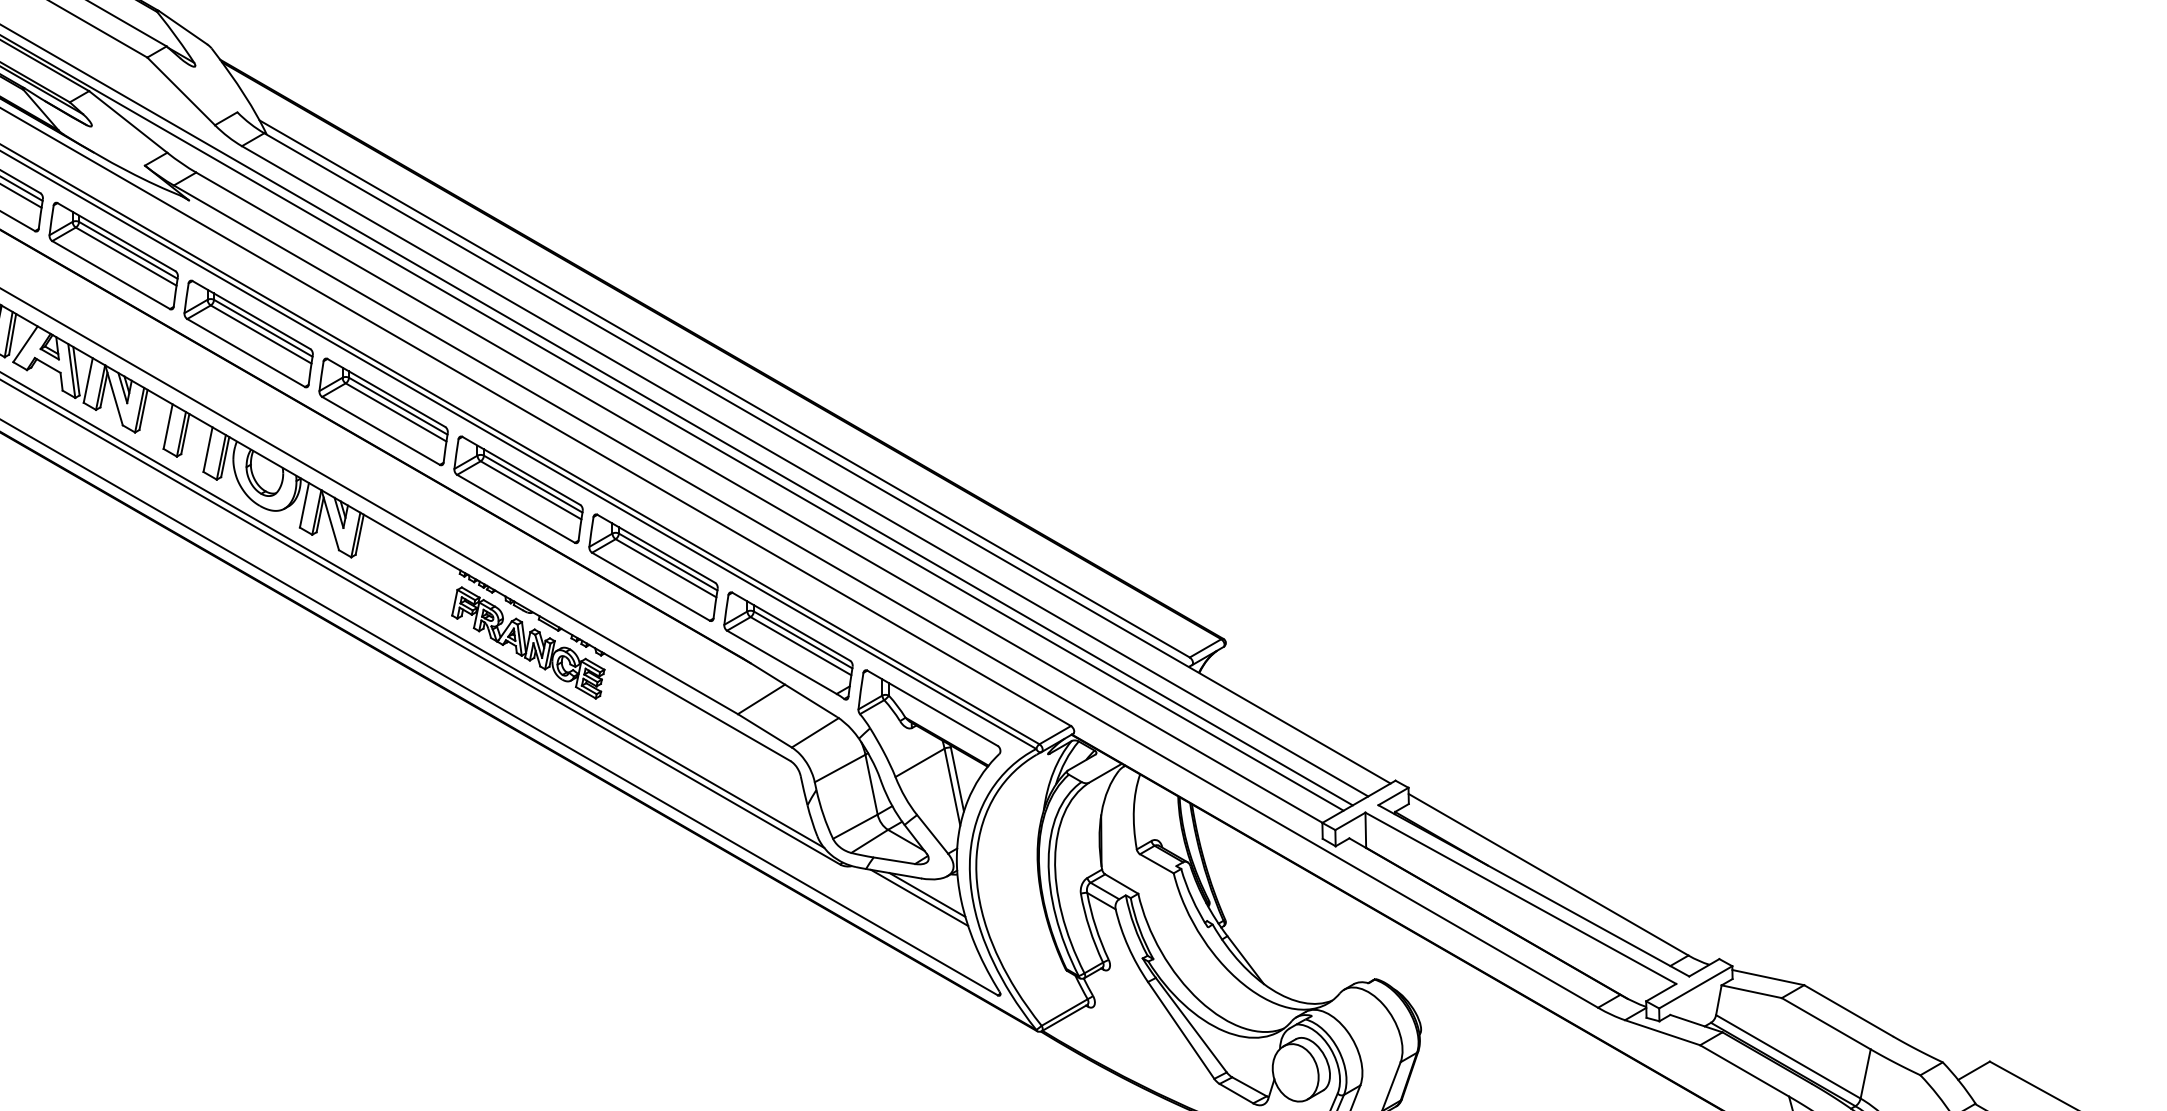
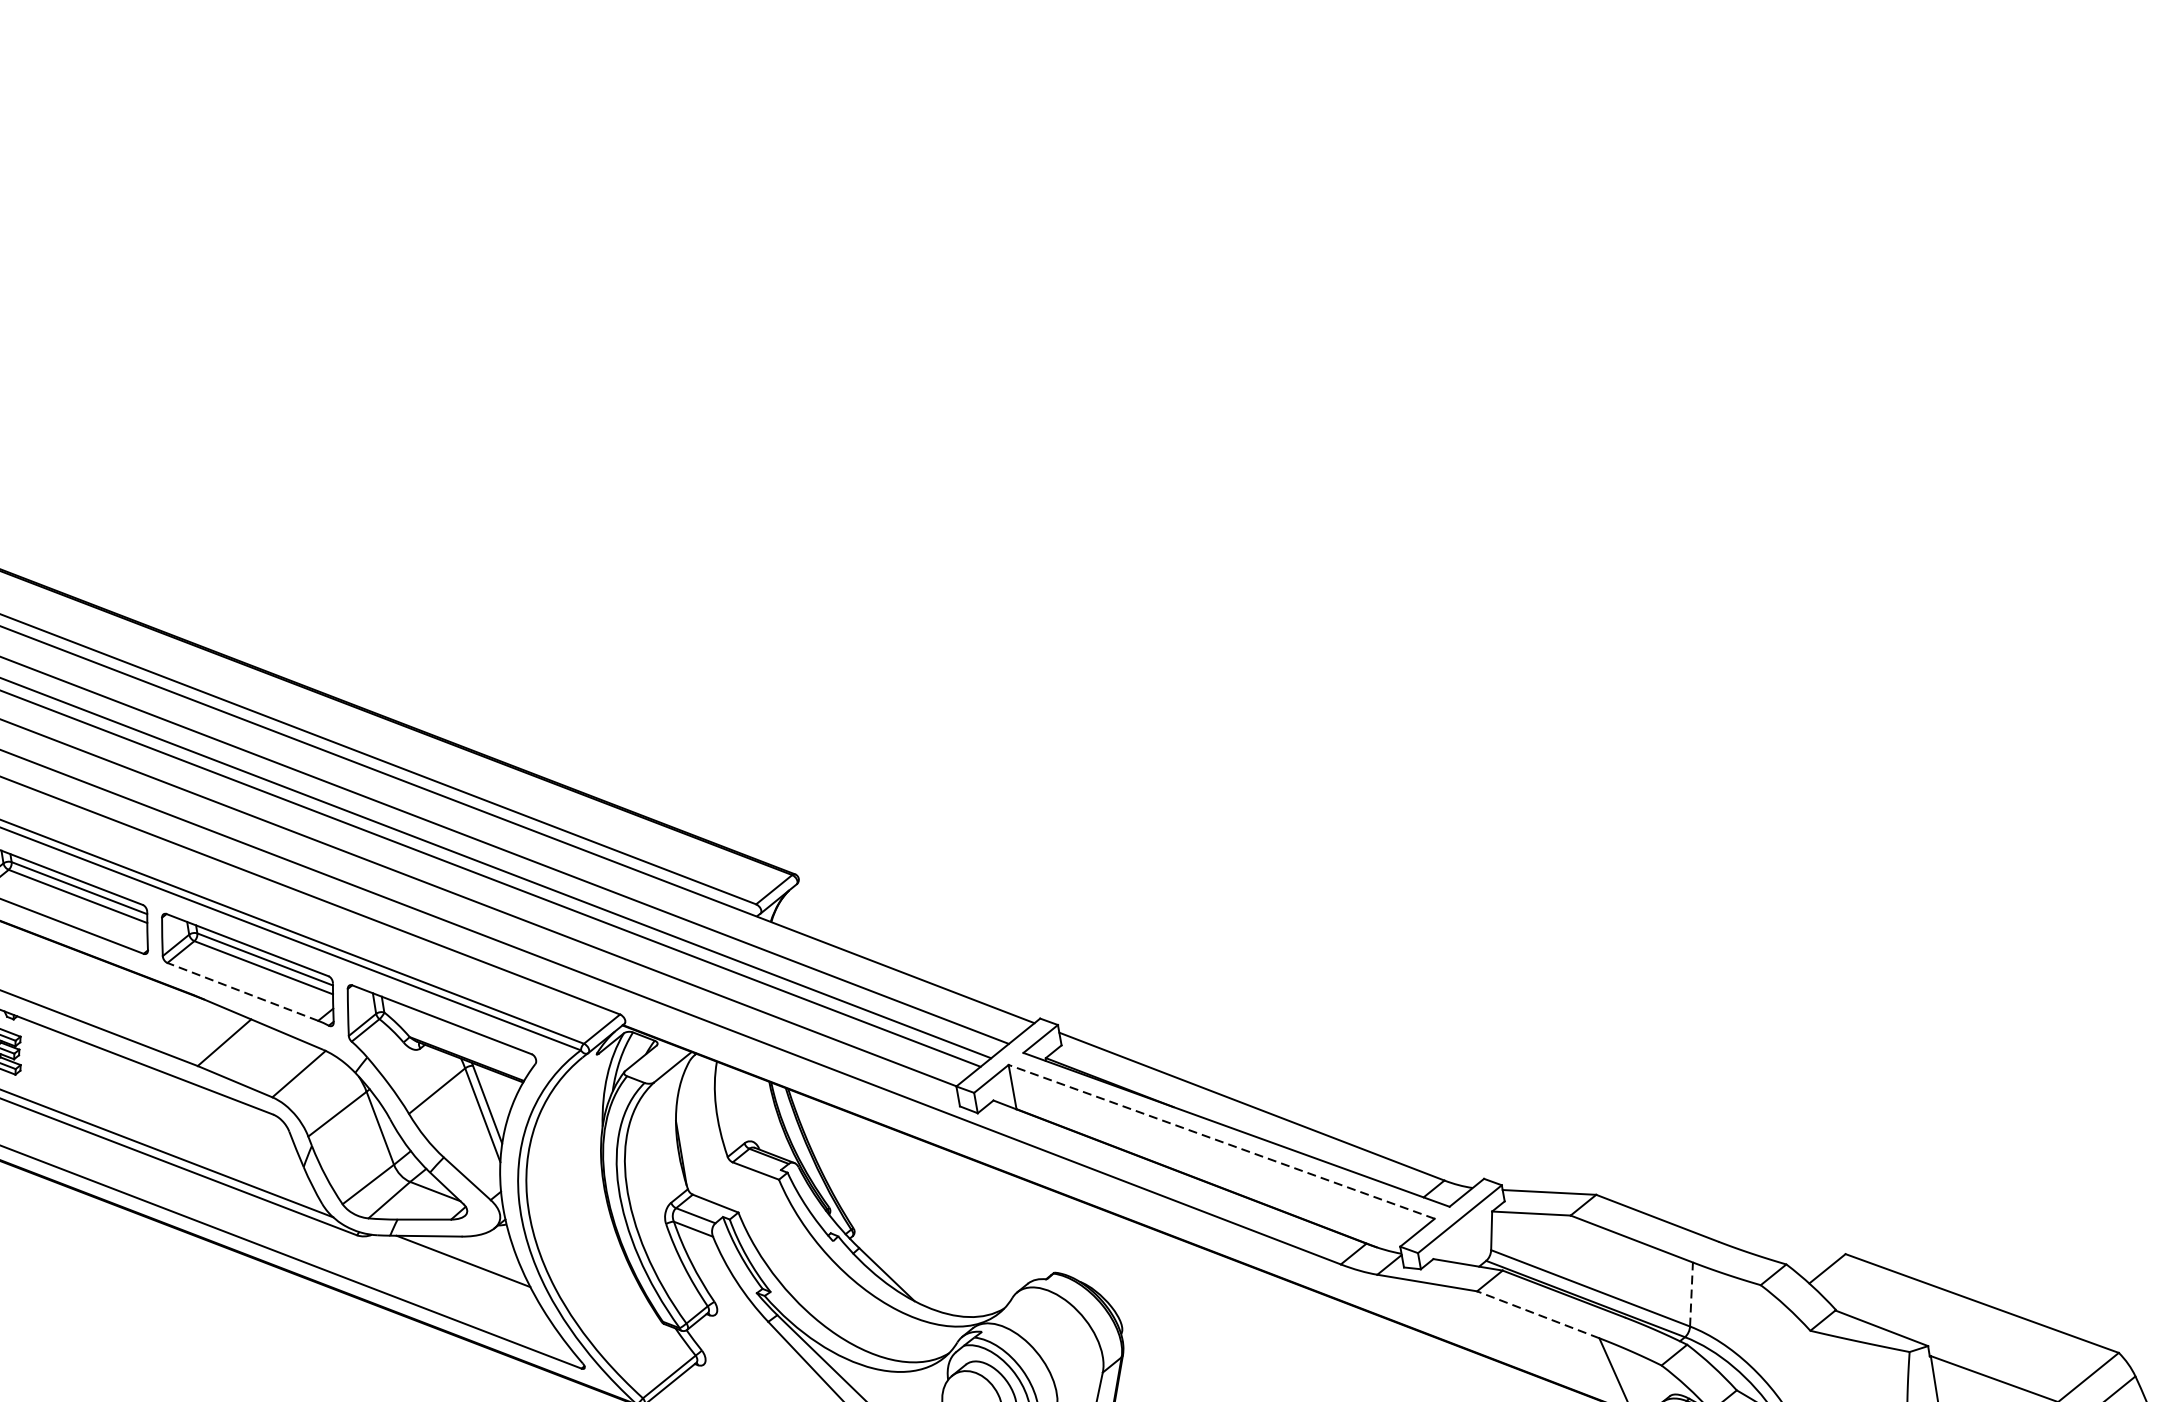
line: (781, 662) -> (242, 992), solid -> dashed
line: (927, 894) -> (472, 1255), removed
line: (1520, 898) -> (1221, 1142), solid -> dashed
line: (1744, 1070) -> (1538, 1314), solid -> dashed
line: (1865, 1073) -> (1691, 1293), solid -> dashed

